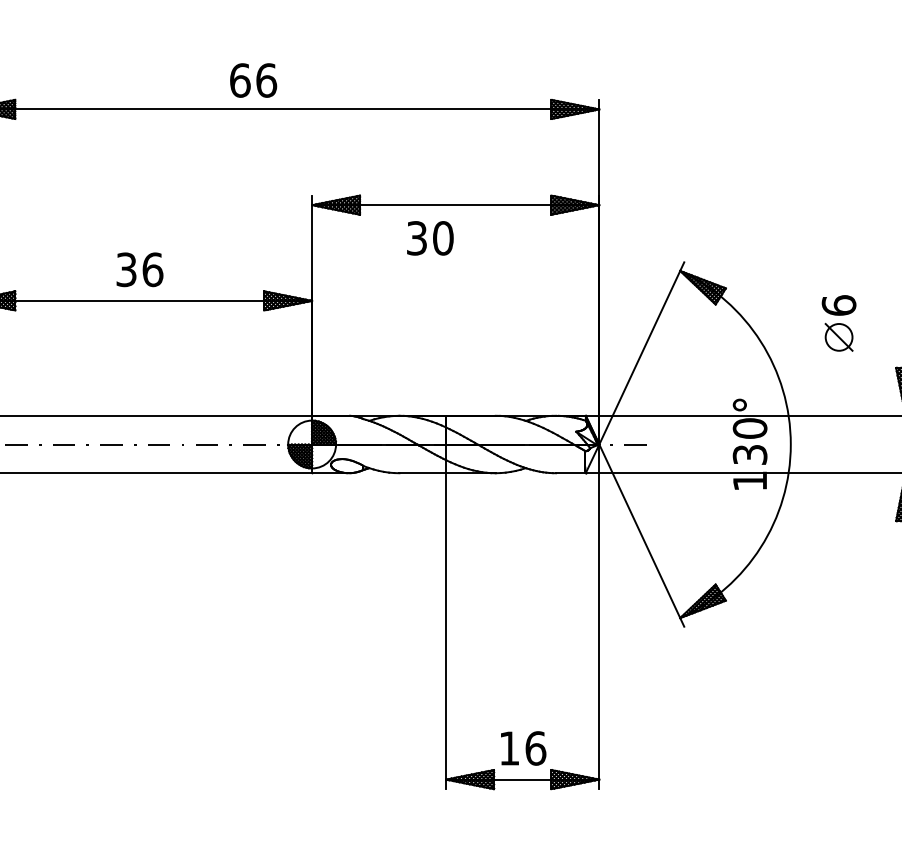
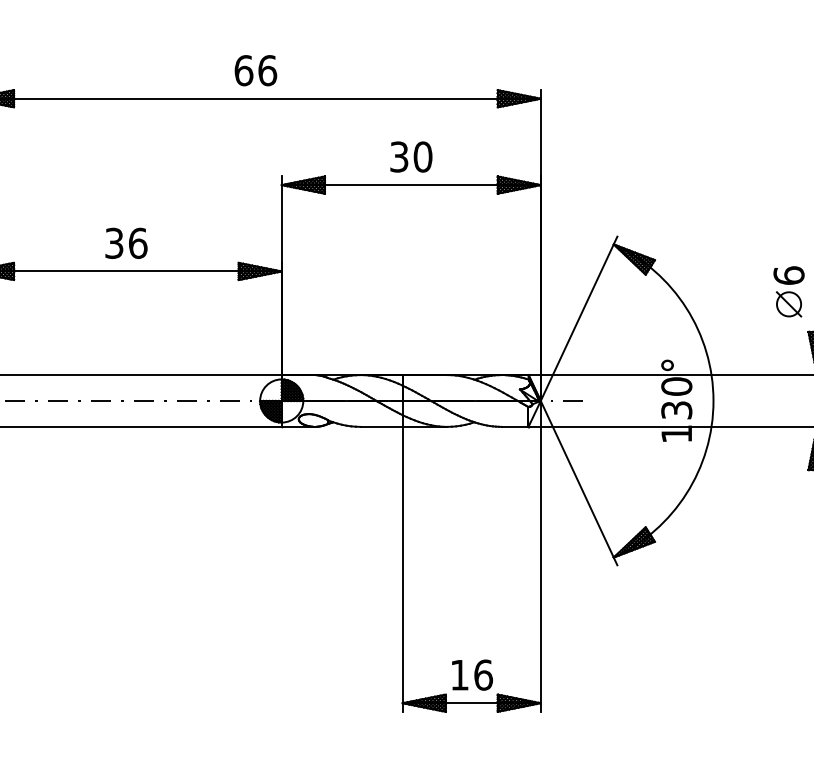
text: (253, 80) -> (255, 70), moved
text: (430, 237) -> (411, 156), moved
part: (838, 323) -> (788, 291), moved

